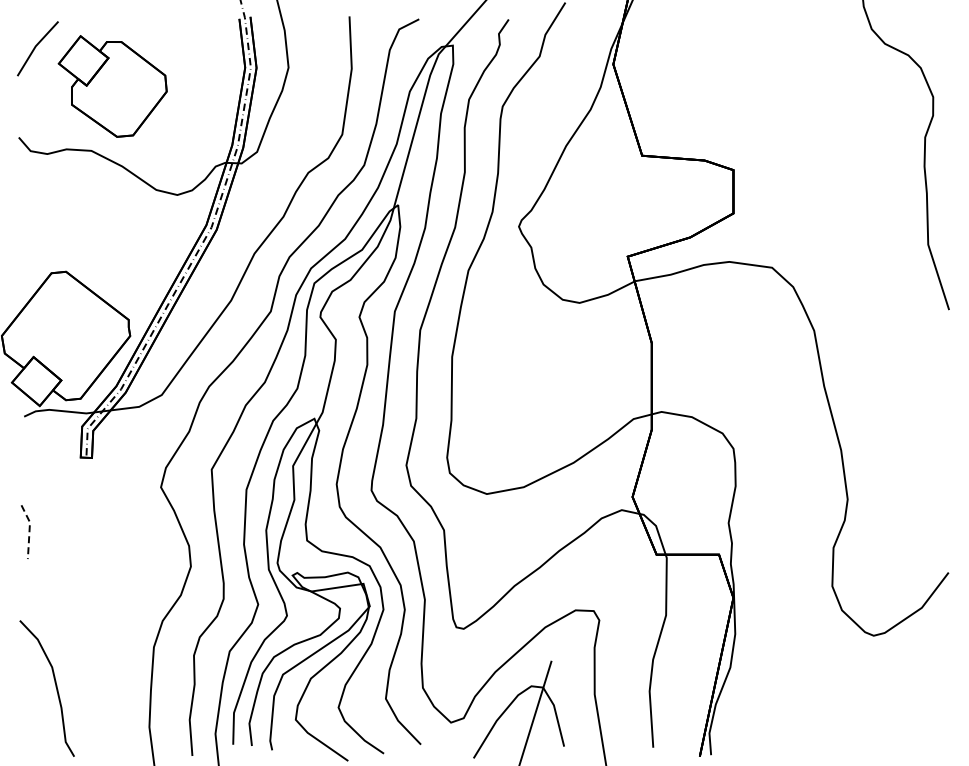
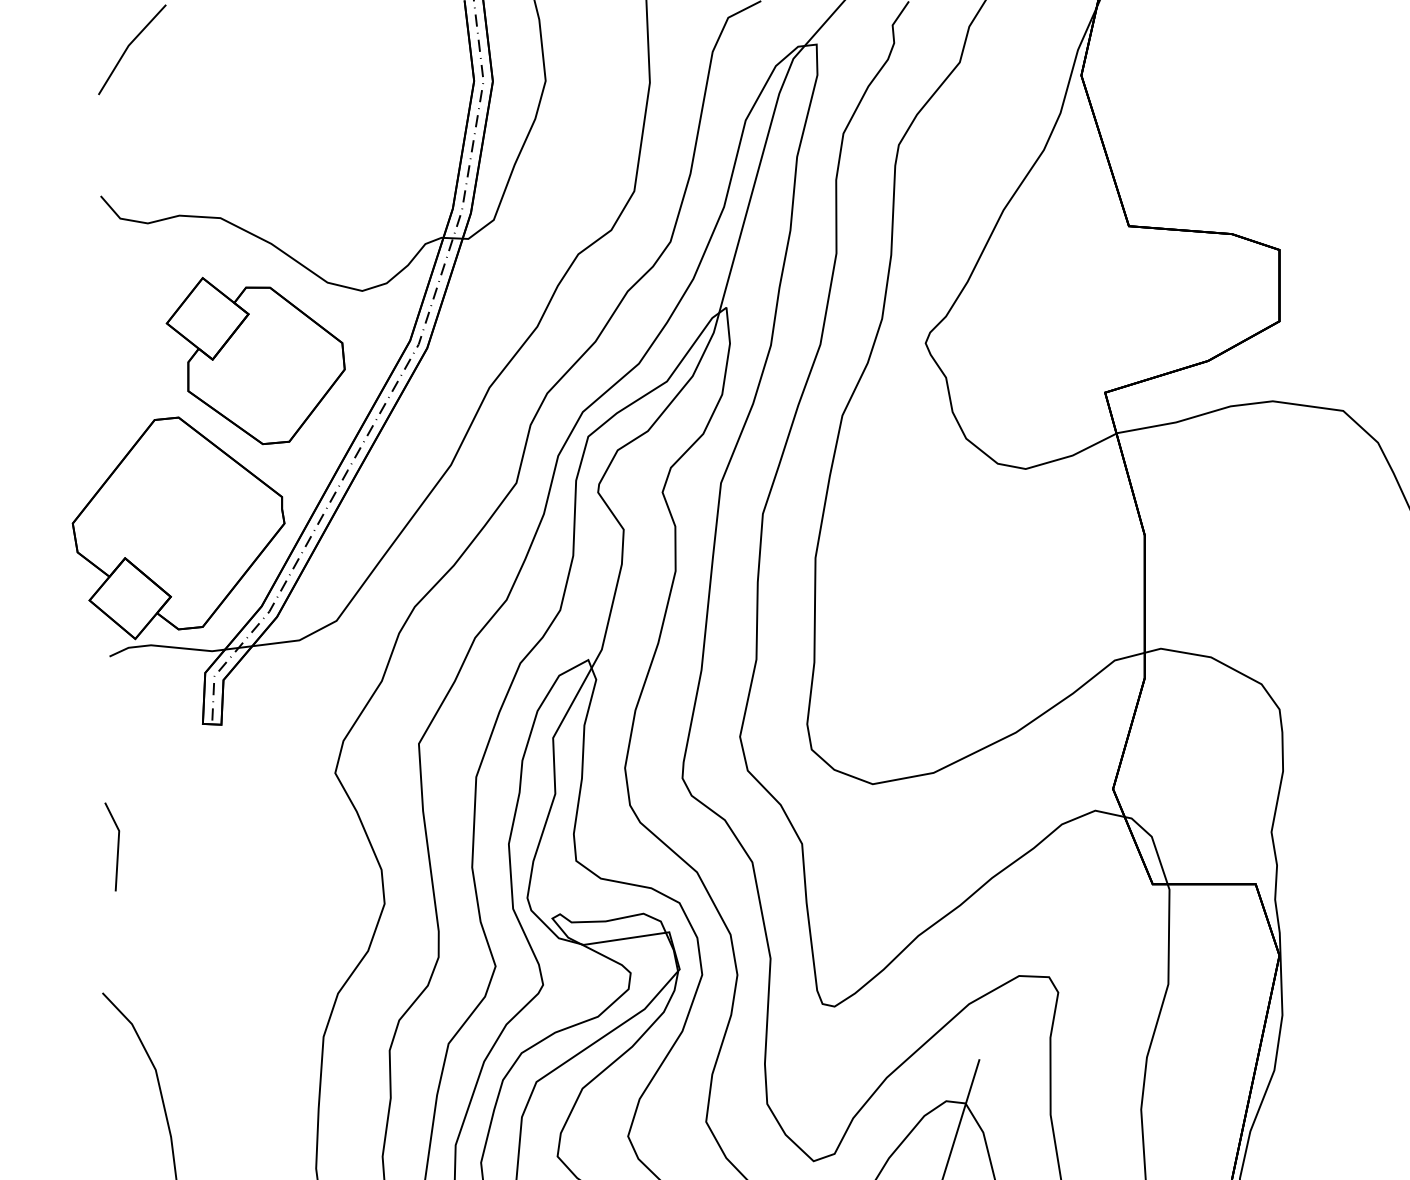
part: (112, 86) -> (255, 361), moved
line: (29, 530) -> (118, 844), dashed -> solid

